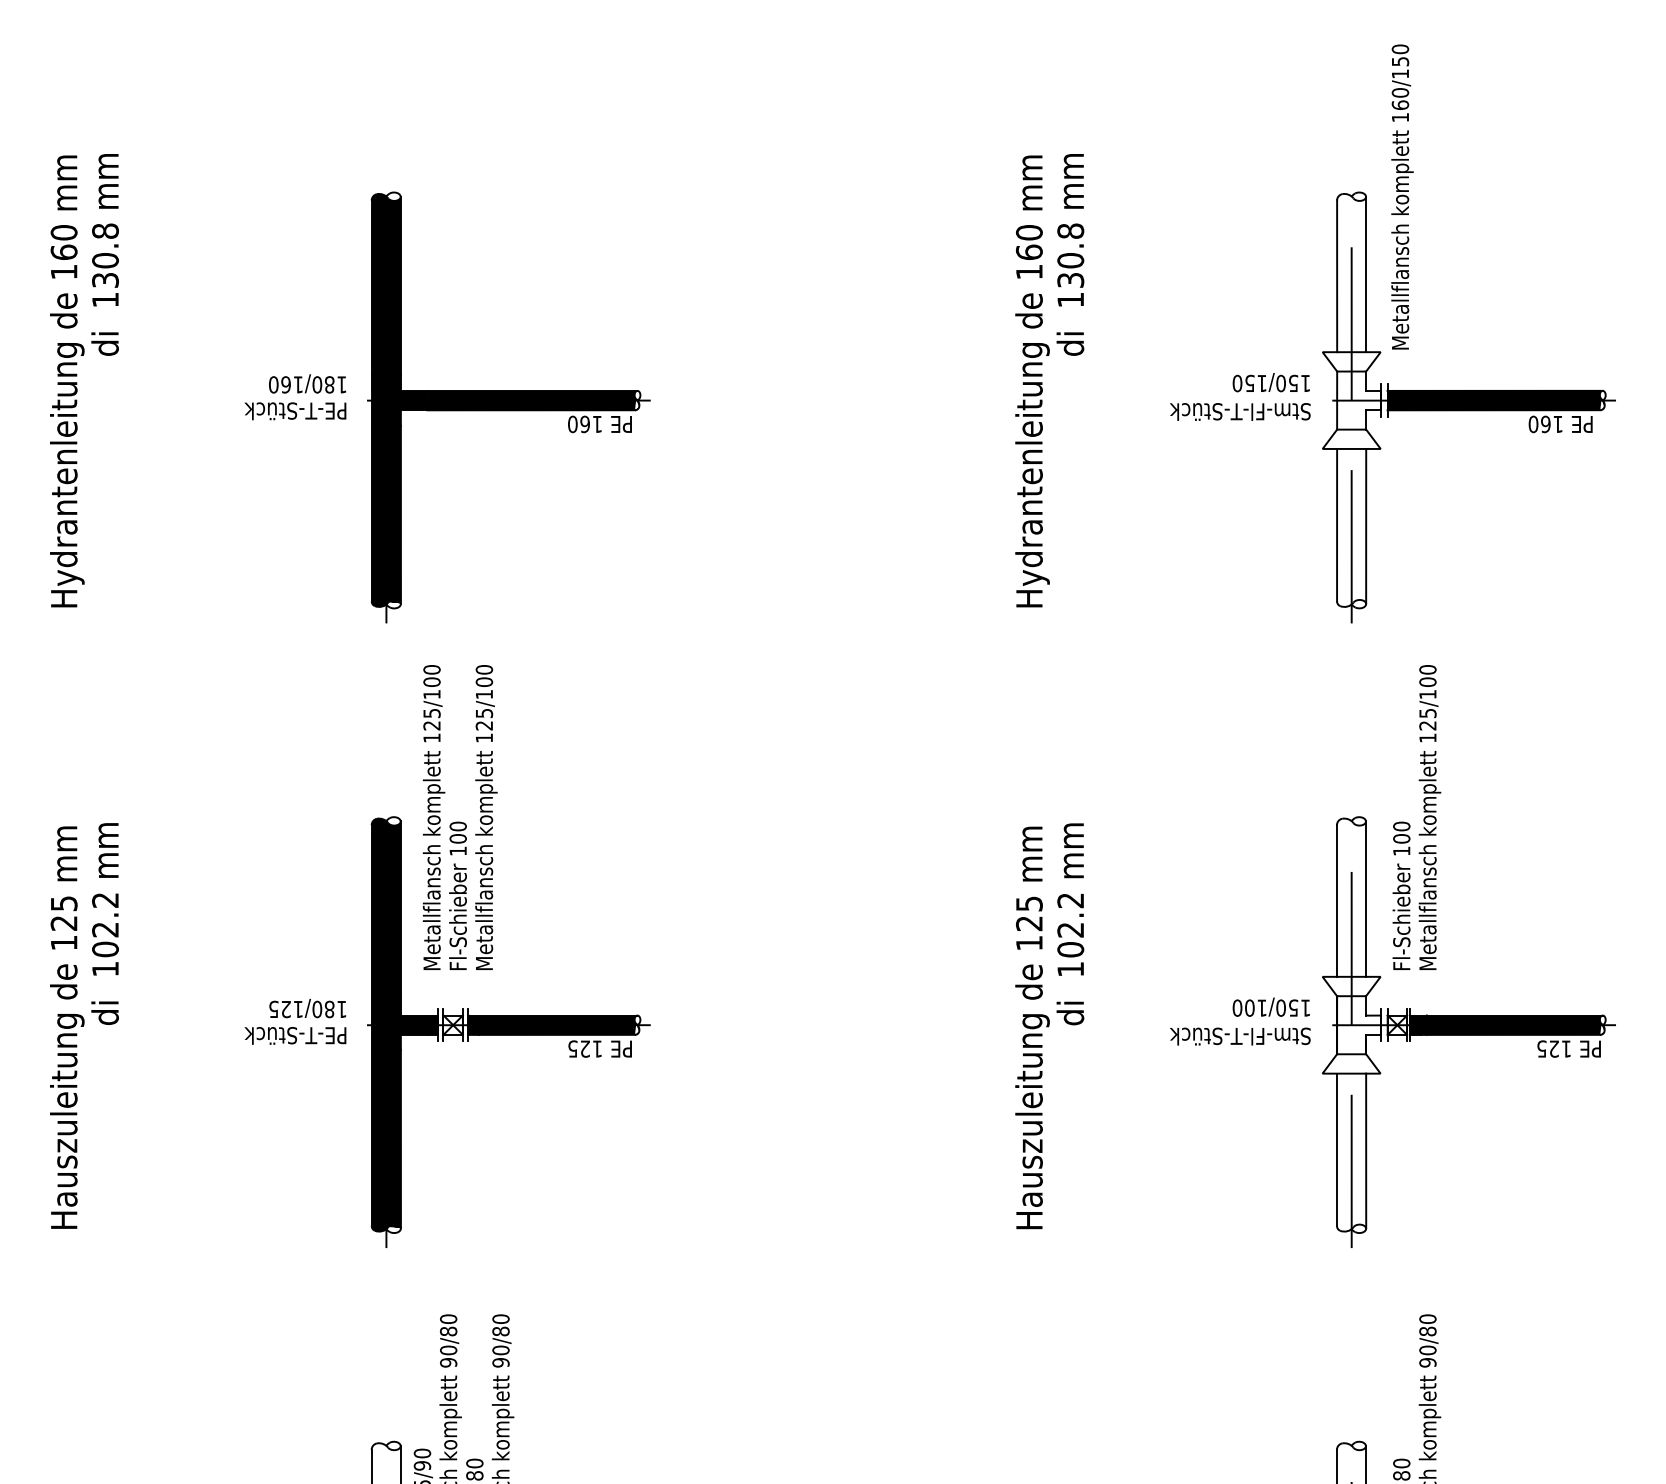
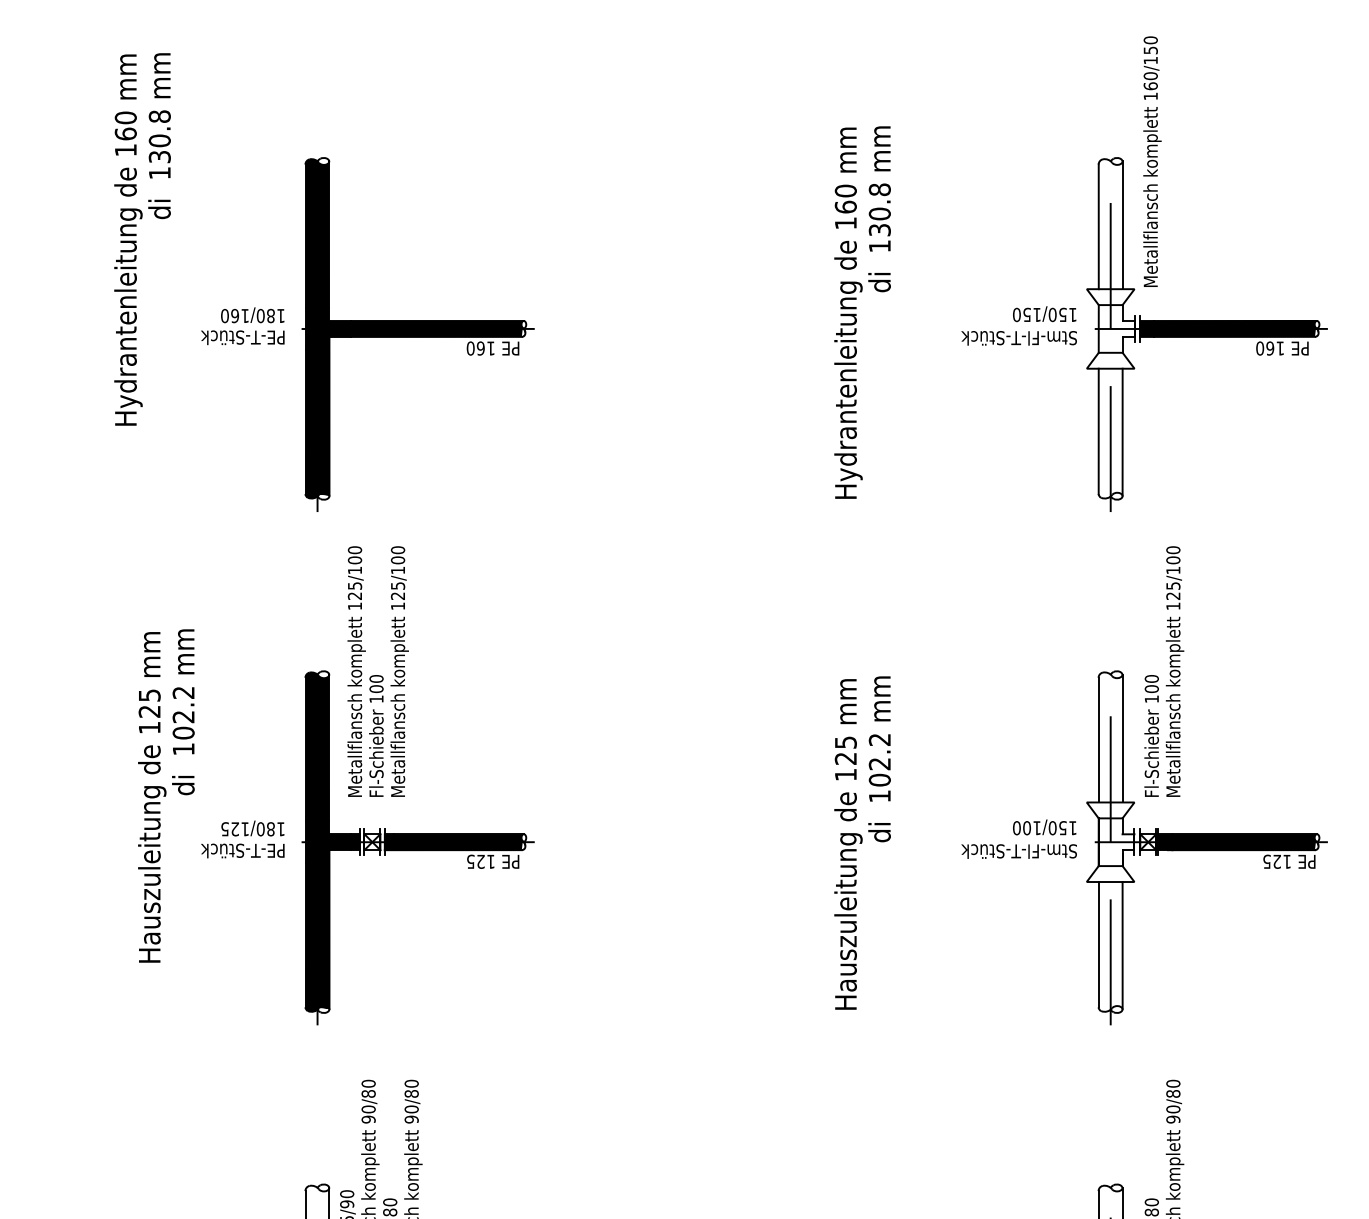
text: (84, 380) -> (142, 239), moved
text: (84, 1025) -> (166, 795), moved

